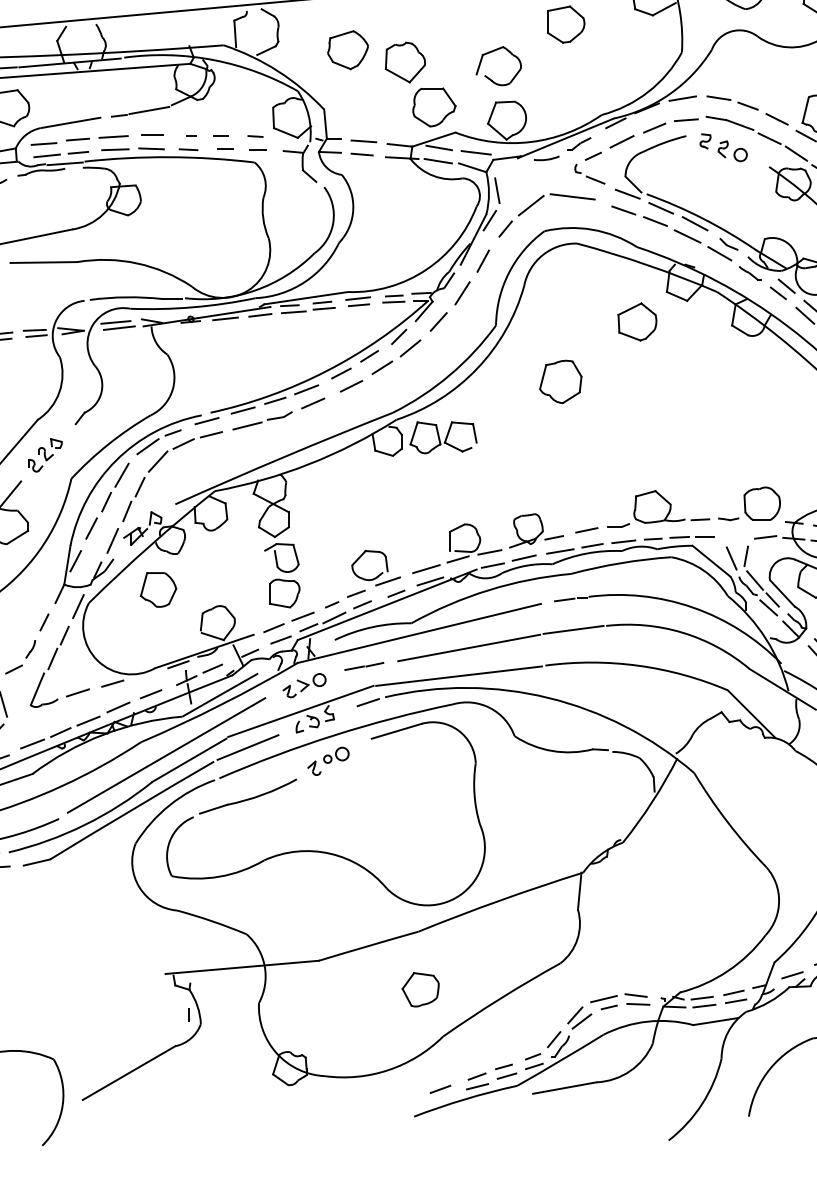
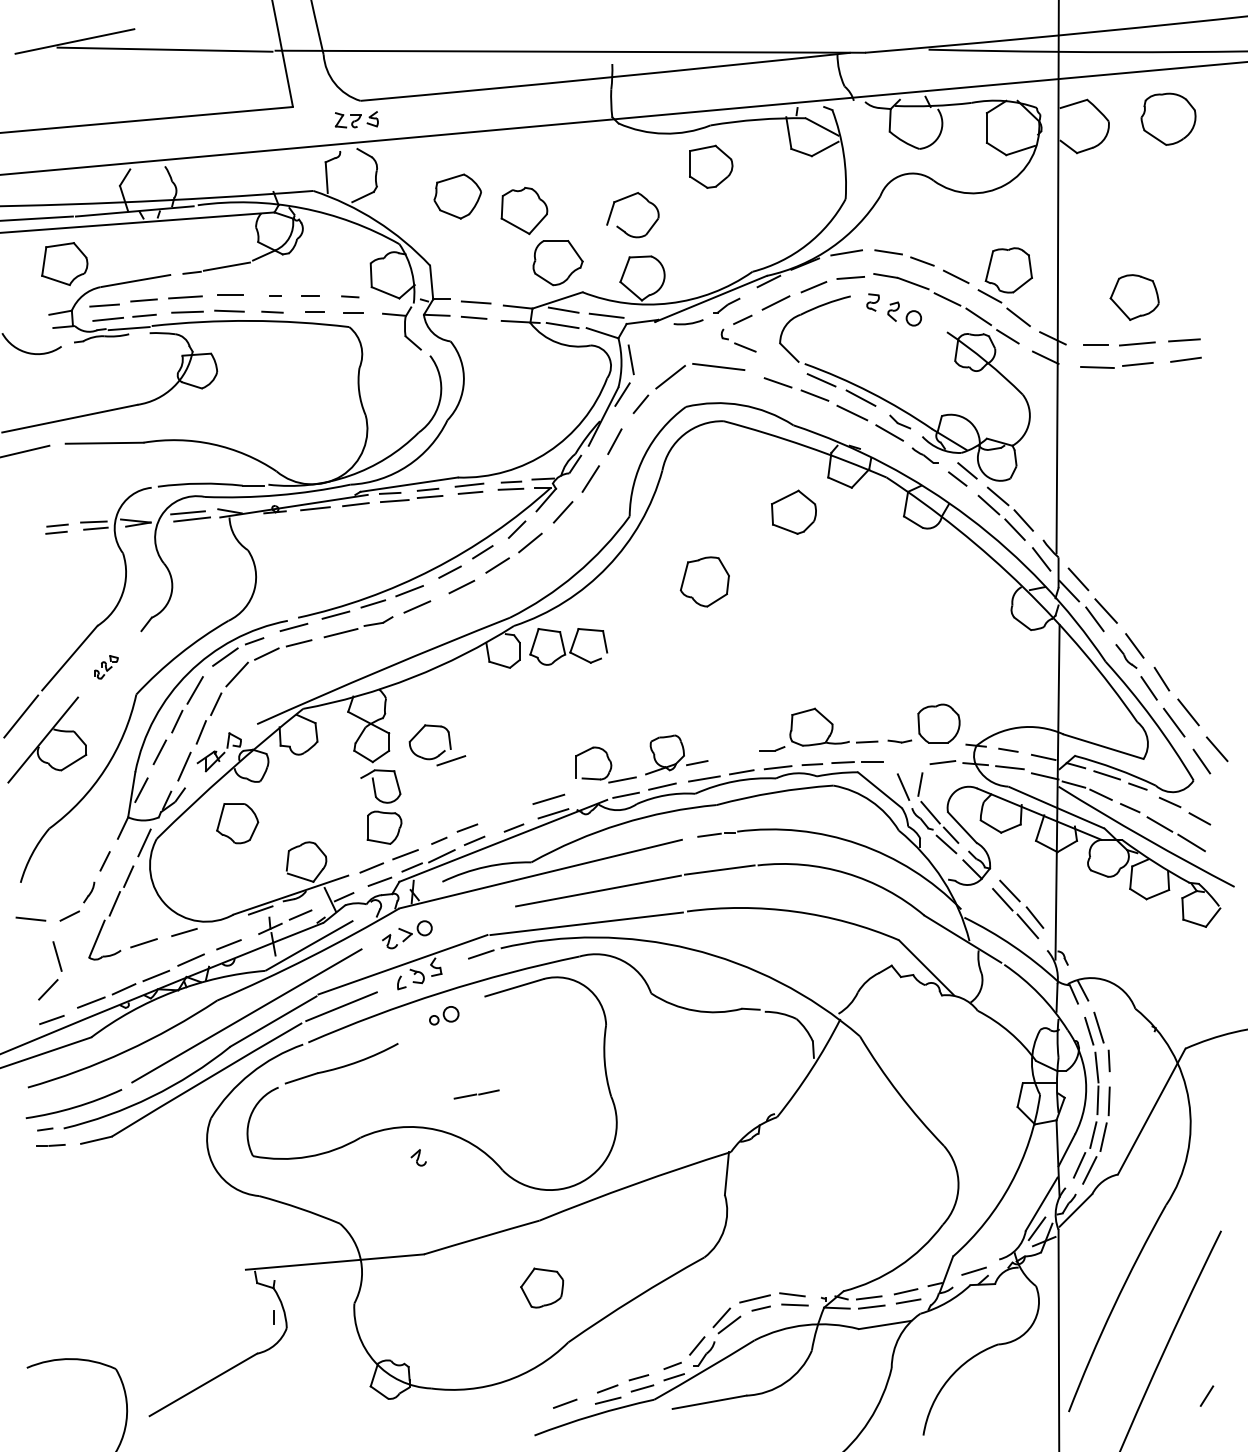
line: (627, 193) -> (782, 363), removed
part: (45, 455) -> (106, 667), size x0.6
line: (586, 529) -> (734, 753), removed
line: (457, 558) -> (585, 787), removed
part: (381, 572) -> (443, 750), moved
line: (364, 666) -> (476, 1094), moved
part: (314, 768) -> (418, 1157), moved

